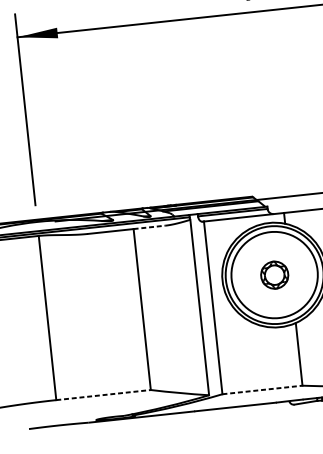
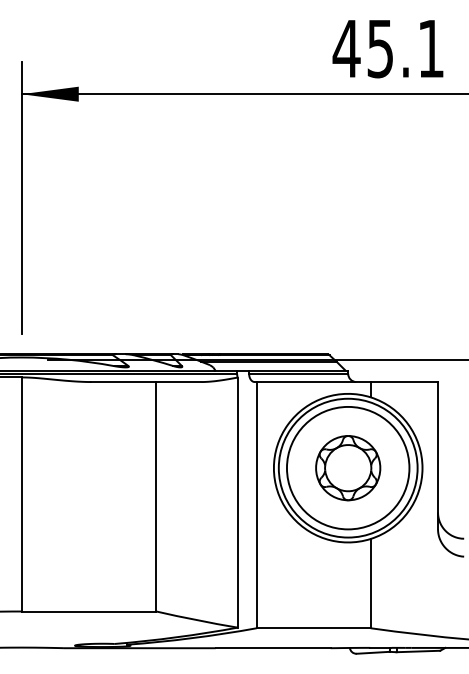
line: (149, 227) -> (178, 382), dashed -> solid
part: (274, 275) -> (348, 468), size x1.67
line: (263, 390) -> (314, 628), dashed -> solid
line: (103, 395) -> (89, 611), dashed -> solid

